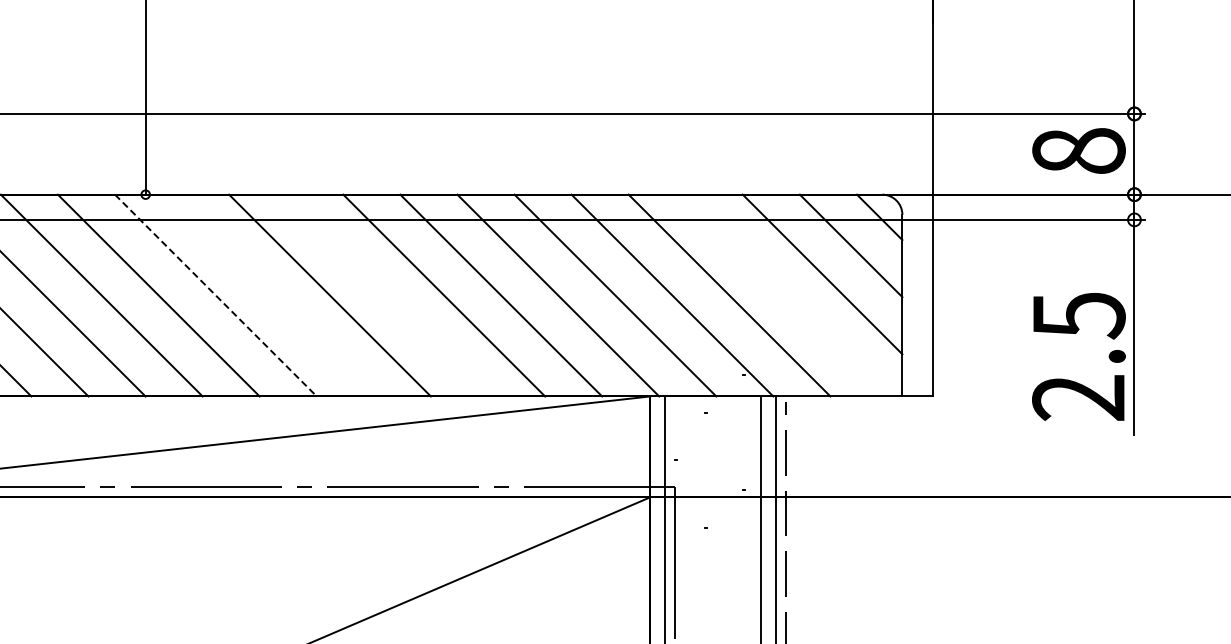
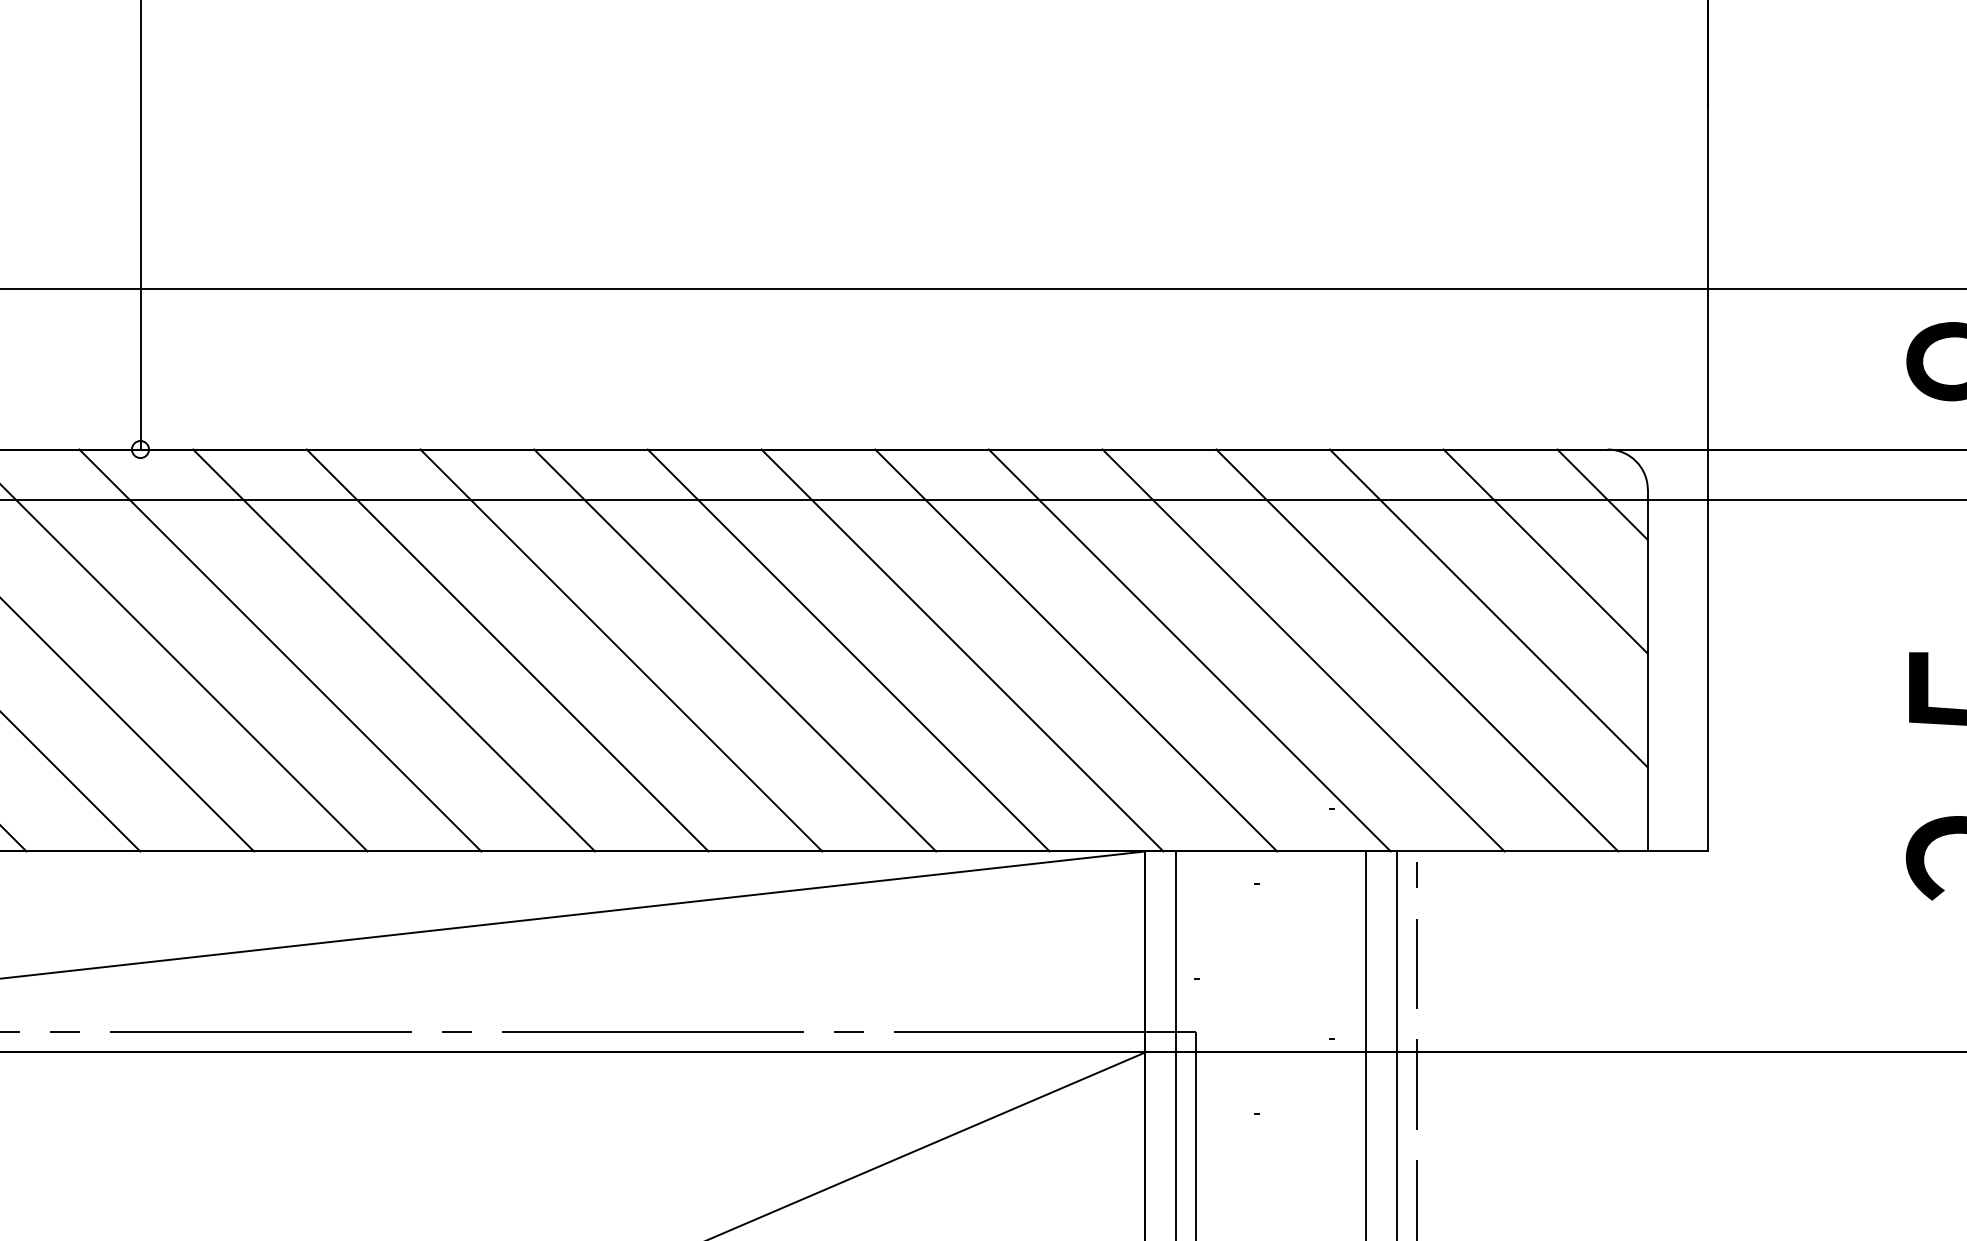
line: (215, 295) -> (279, 650), dashed -> solid
line: (272, 295) -> (393, 650), added
line: (387, 295) -> (622, 650), added
line: (786, 295) -> (1416, 650), added

